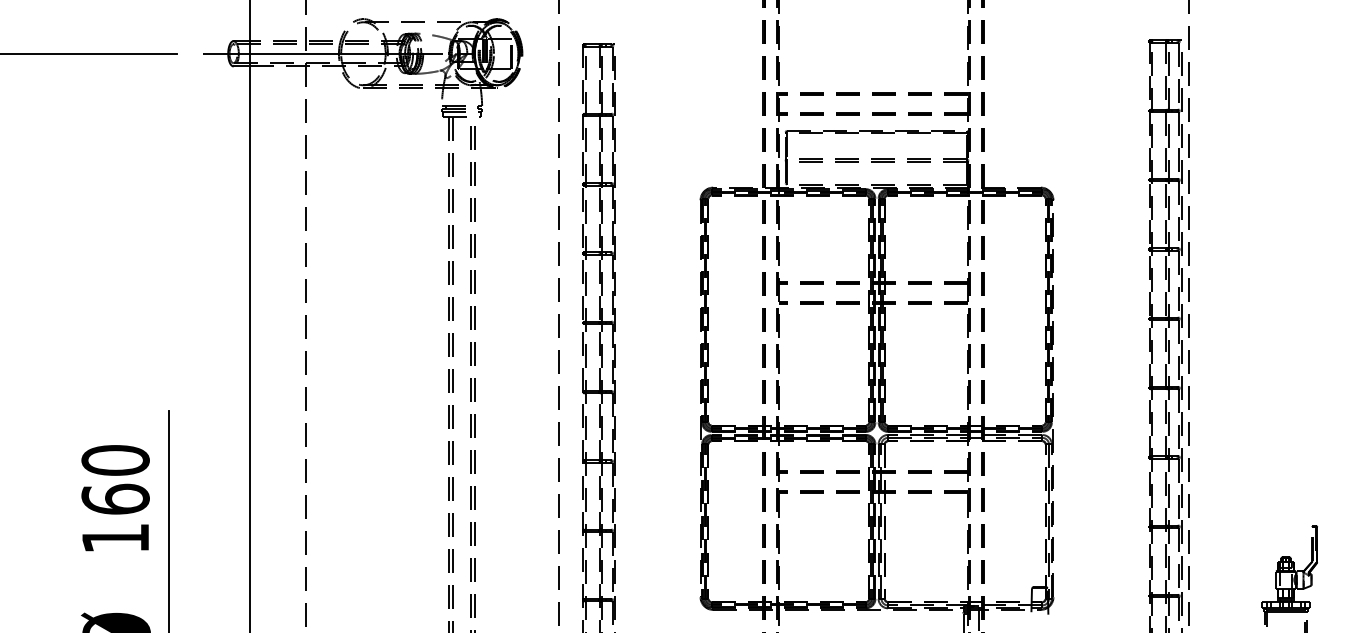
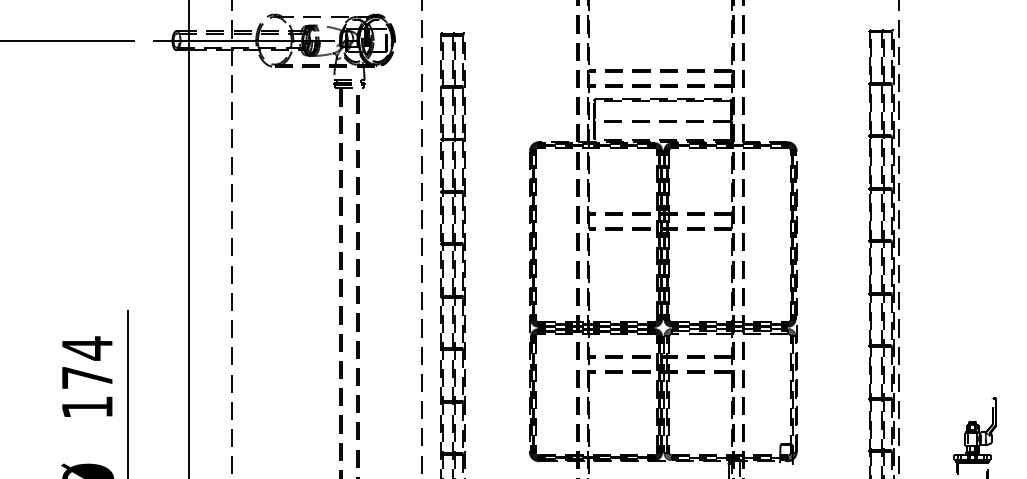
text: (115, 479) -> (87, 362), 160 -> 174

